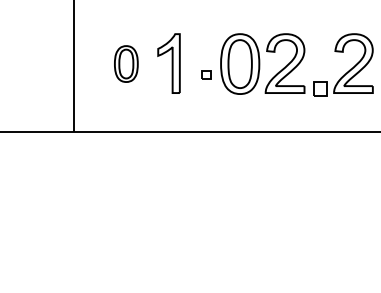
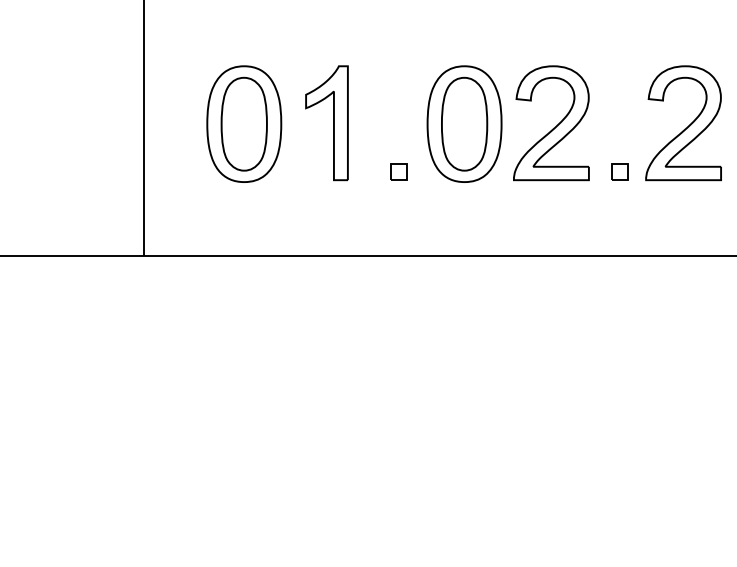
part: (126, 63) -> (244, 123), size x1.67
part: (206, 74) -> (399, 171), moved
part: (319, 88) -> (617, 171), size x0.62

